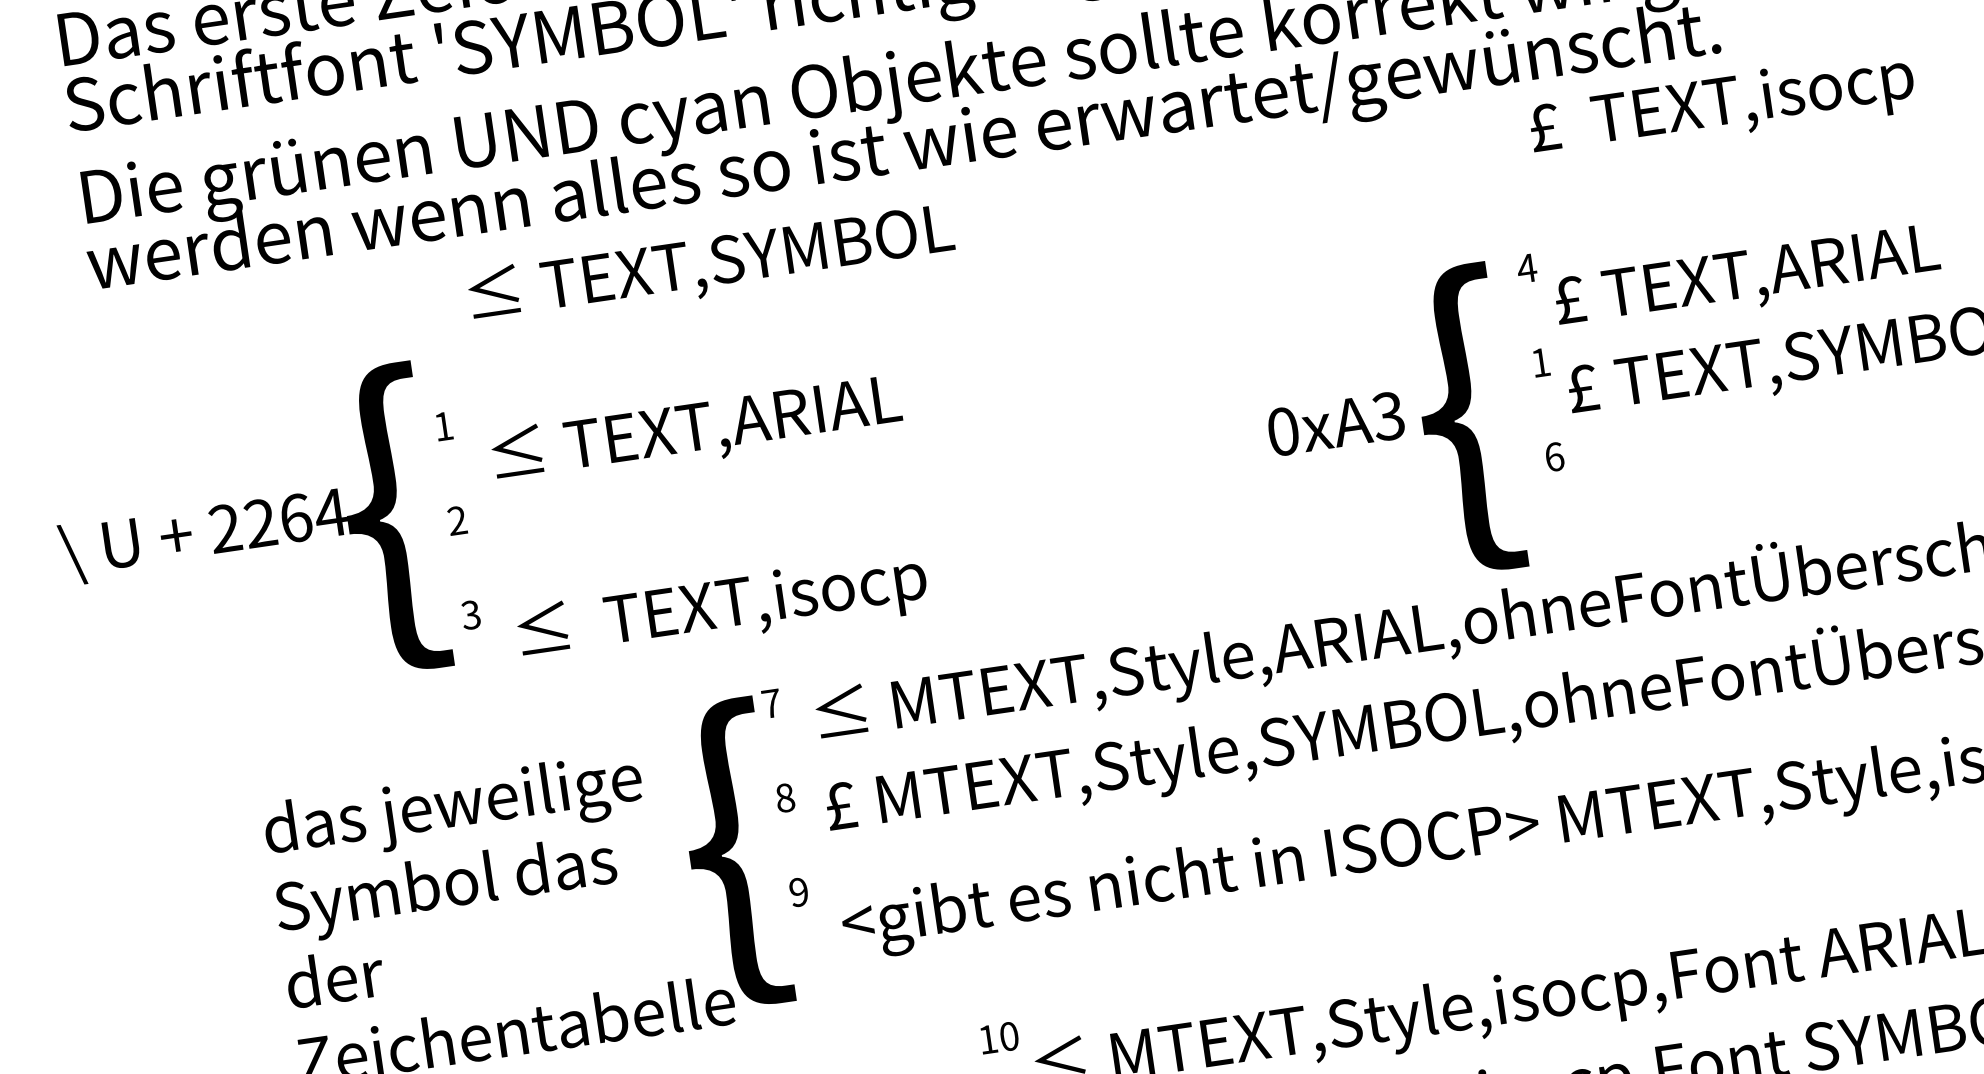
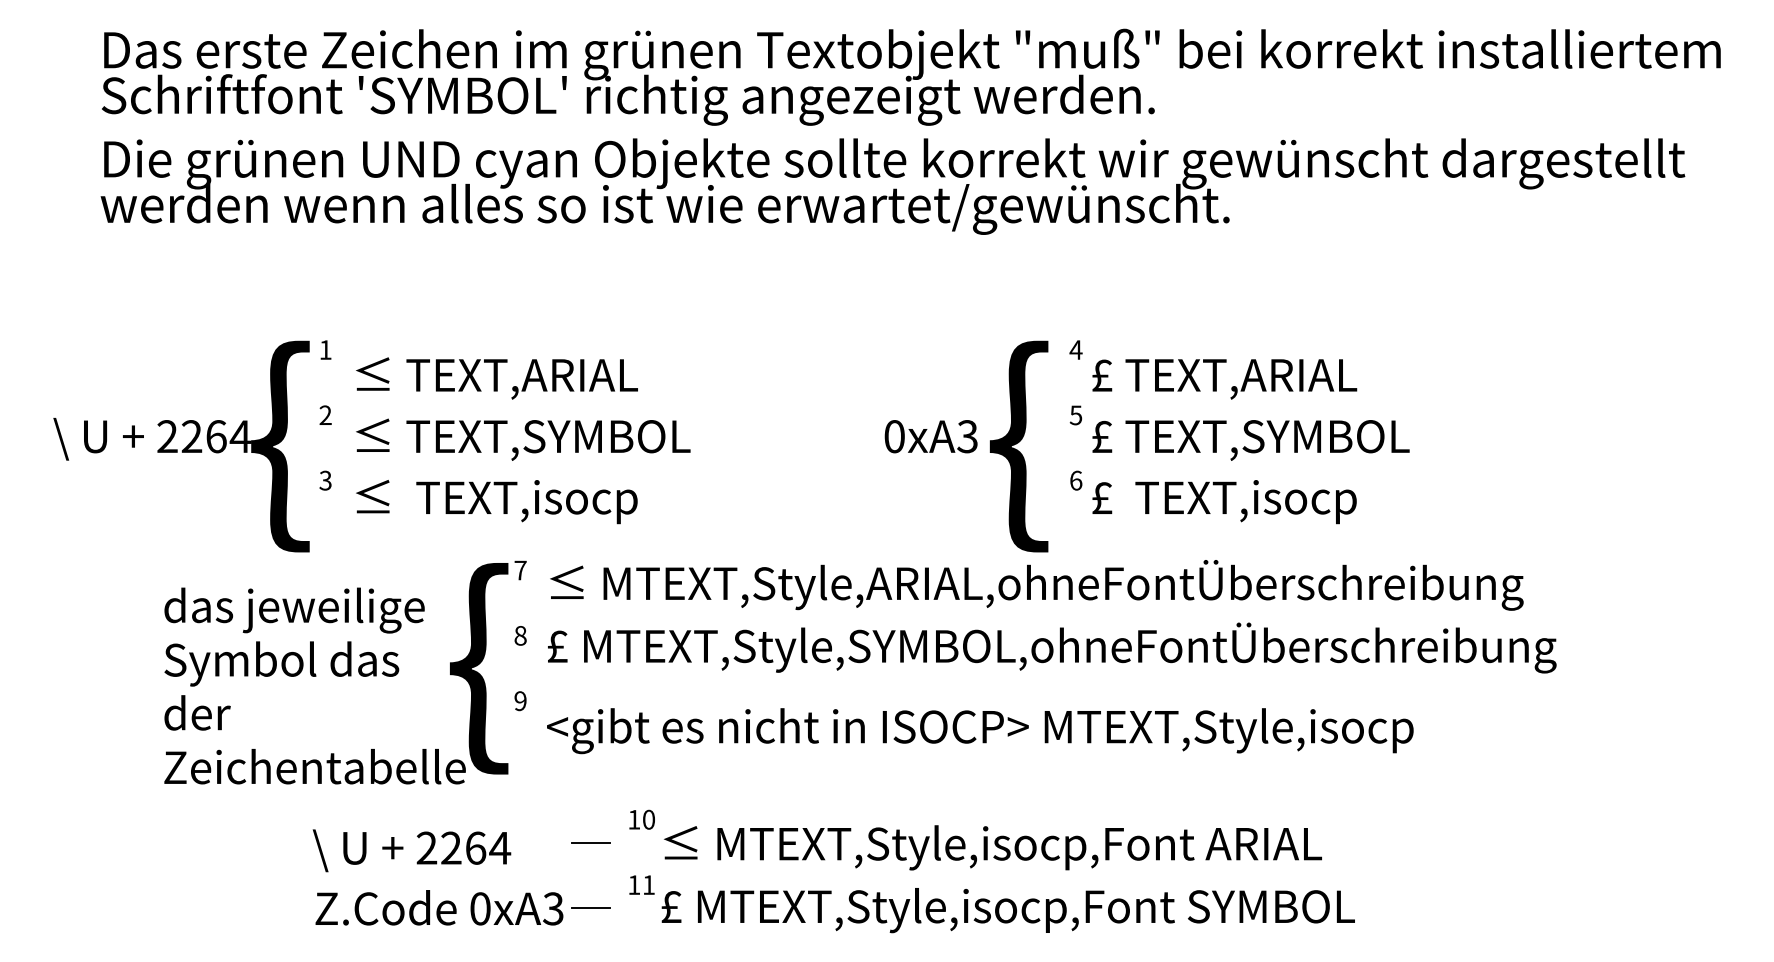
text: (1722, 107) -> (1224, 502), moved
text: (711, 265) -> (523, 439), moved
text: (1539, 363) -> (1075, 415), 1 -> 5
text: (247, 539) -> (181, 446), moved

